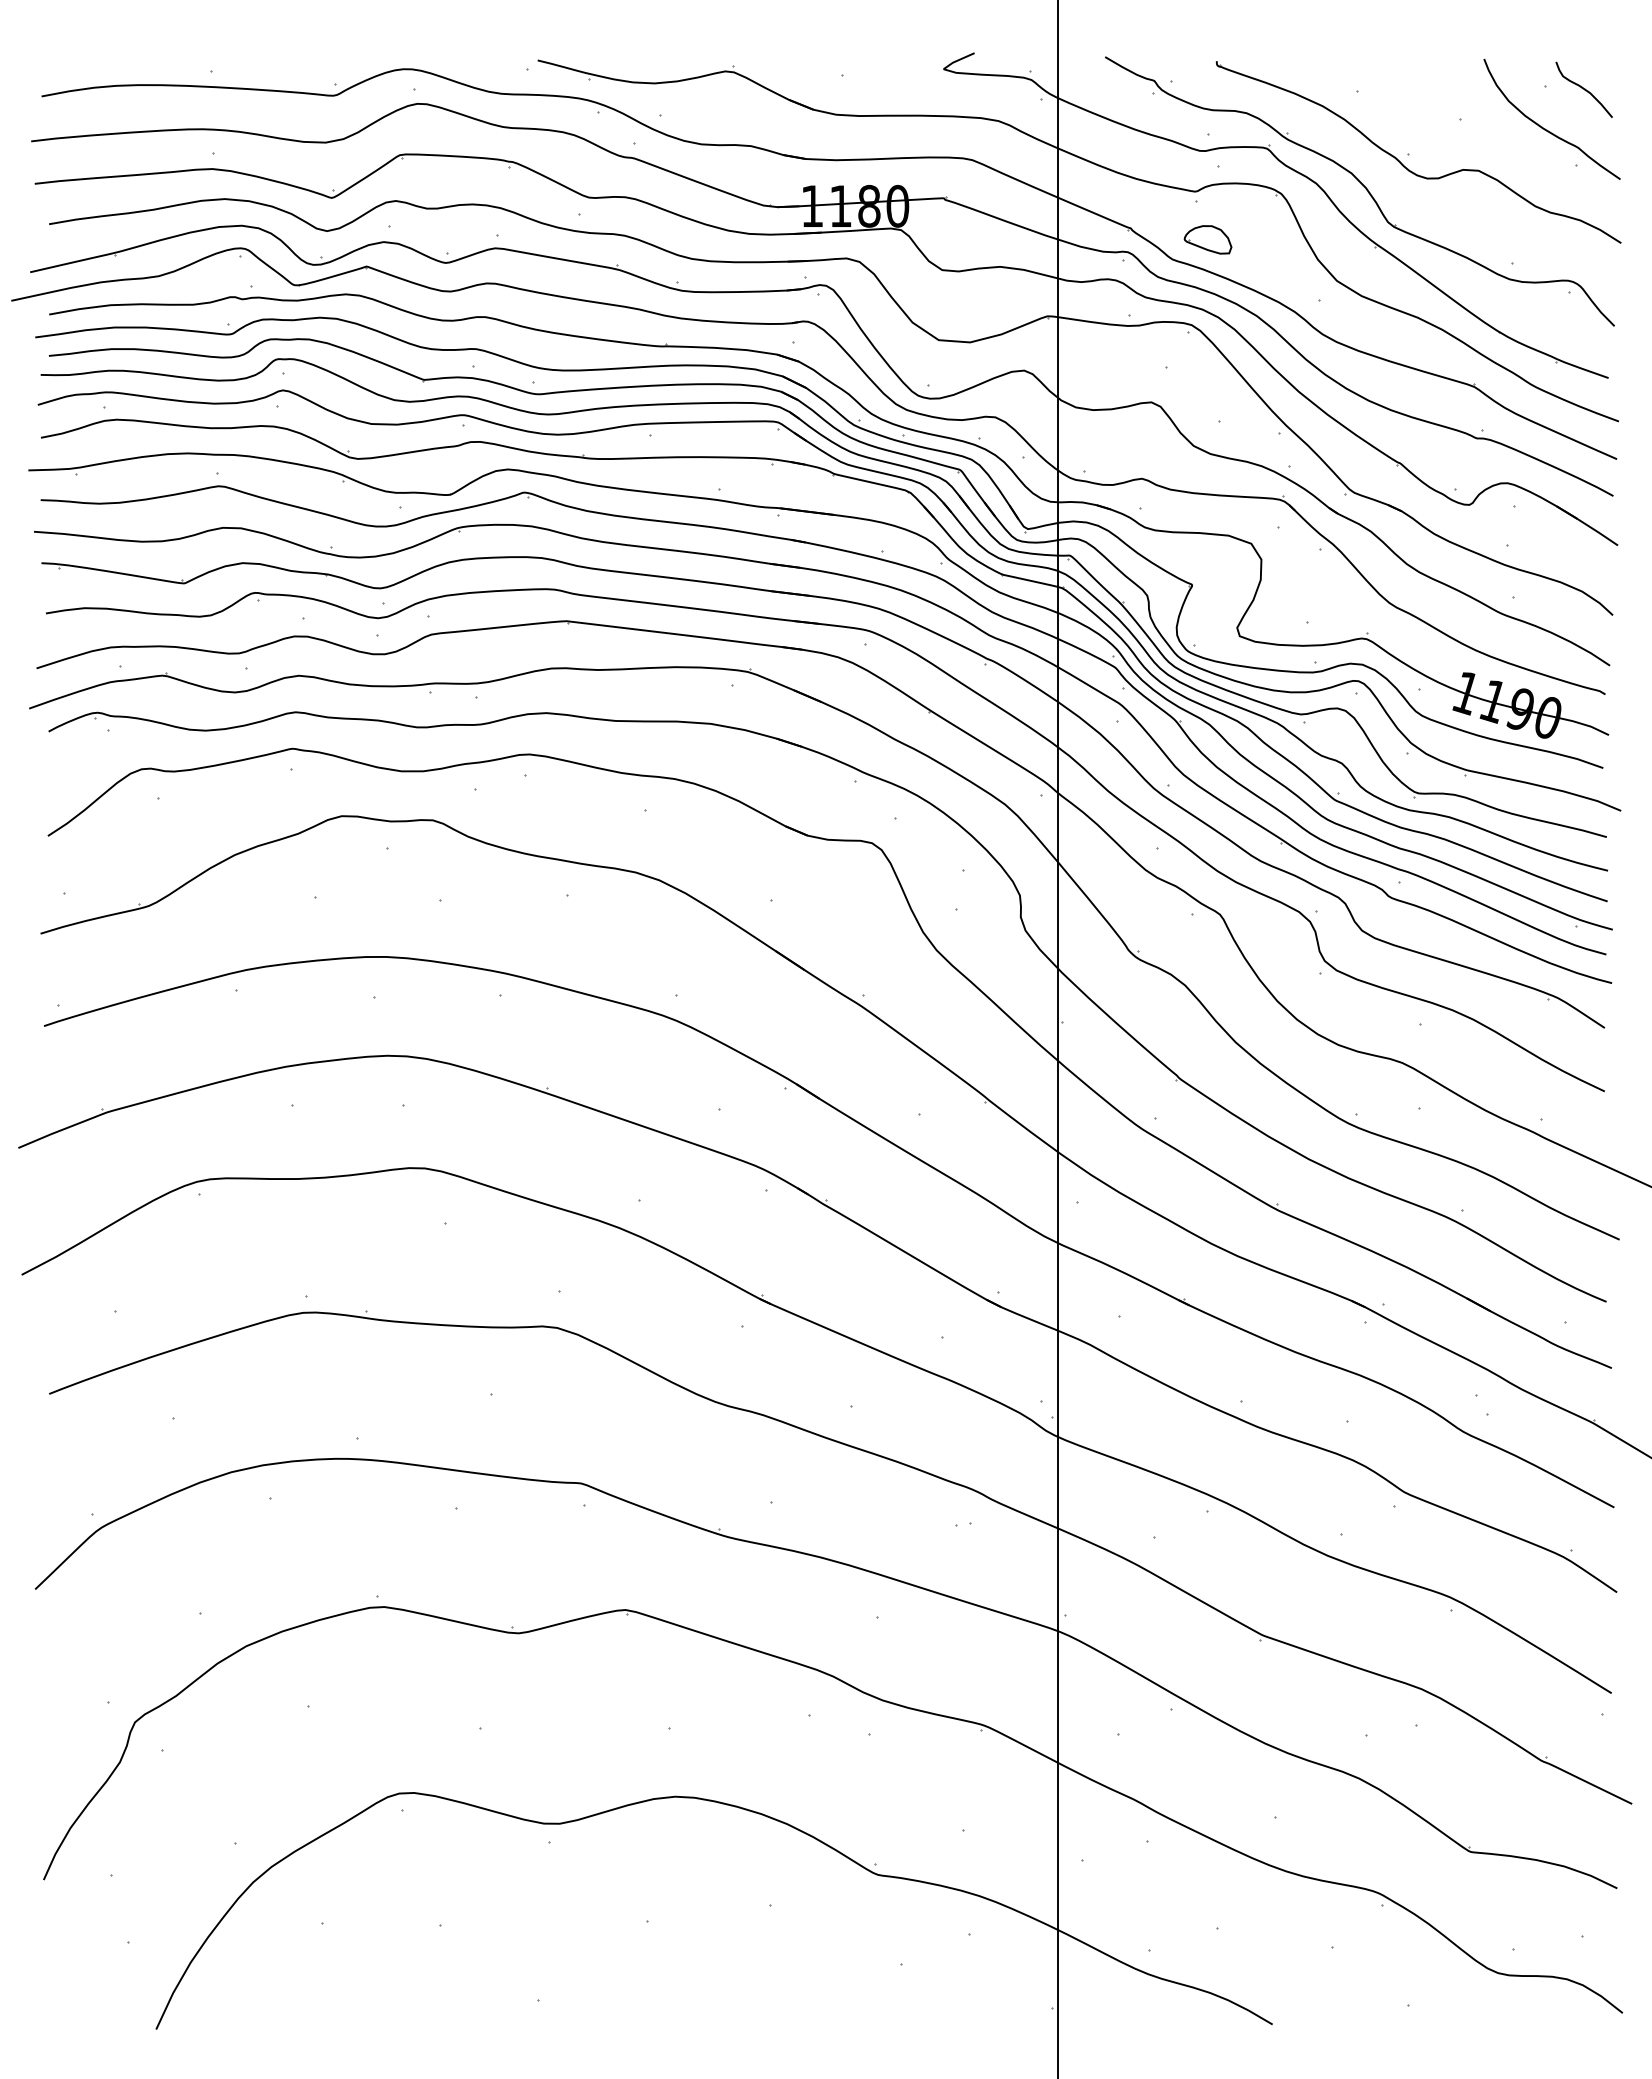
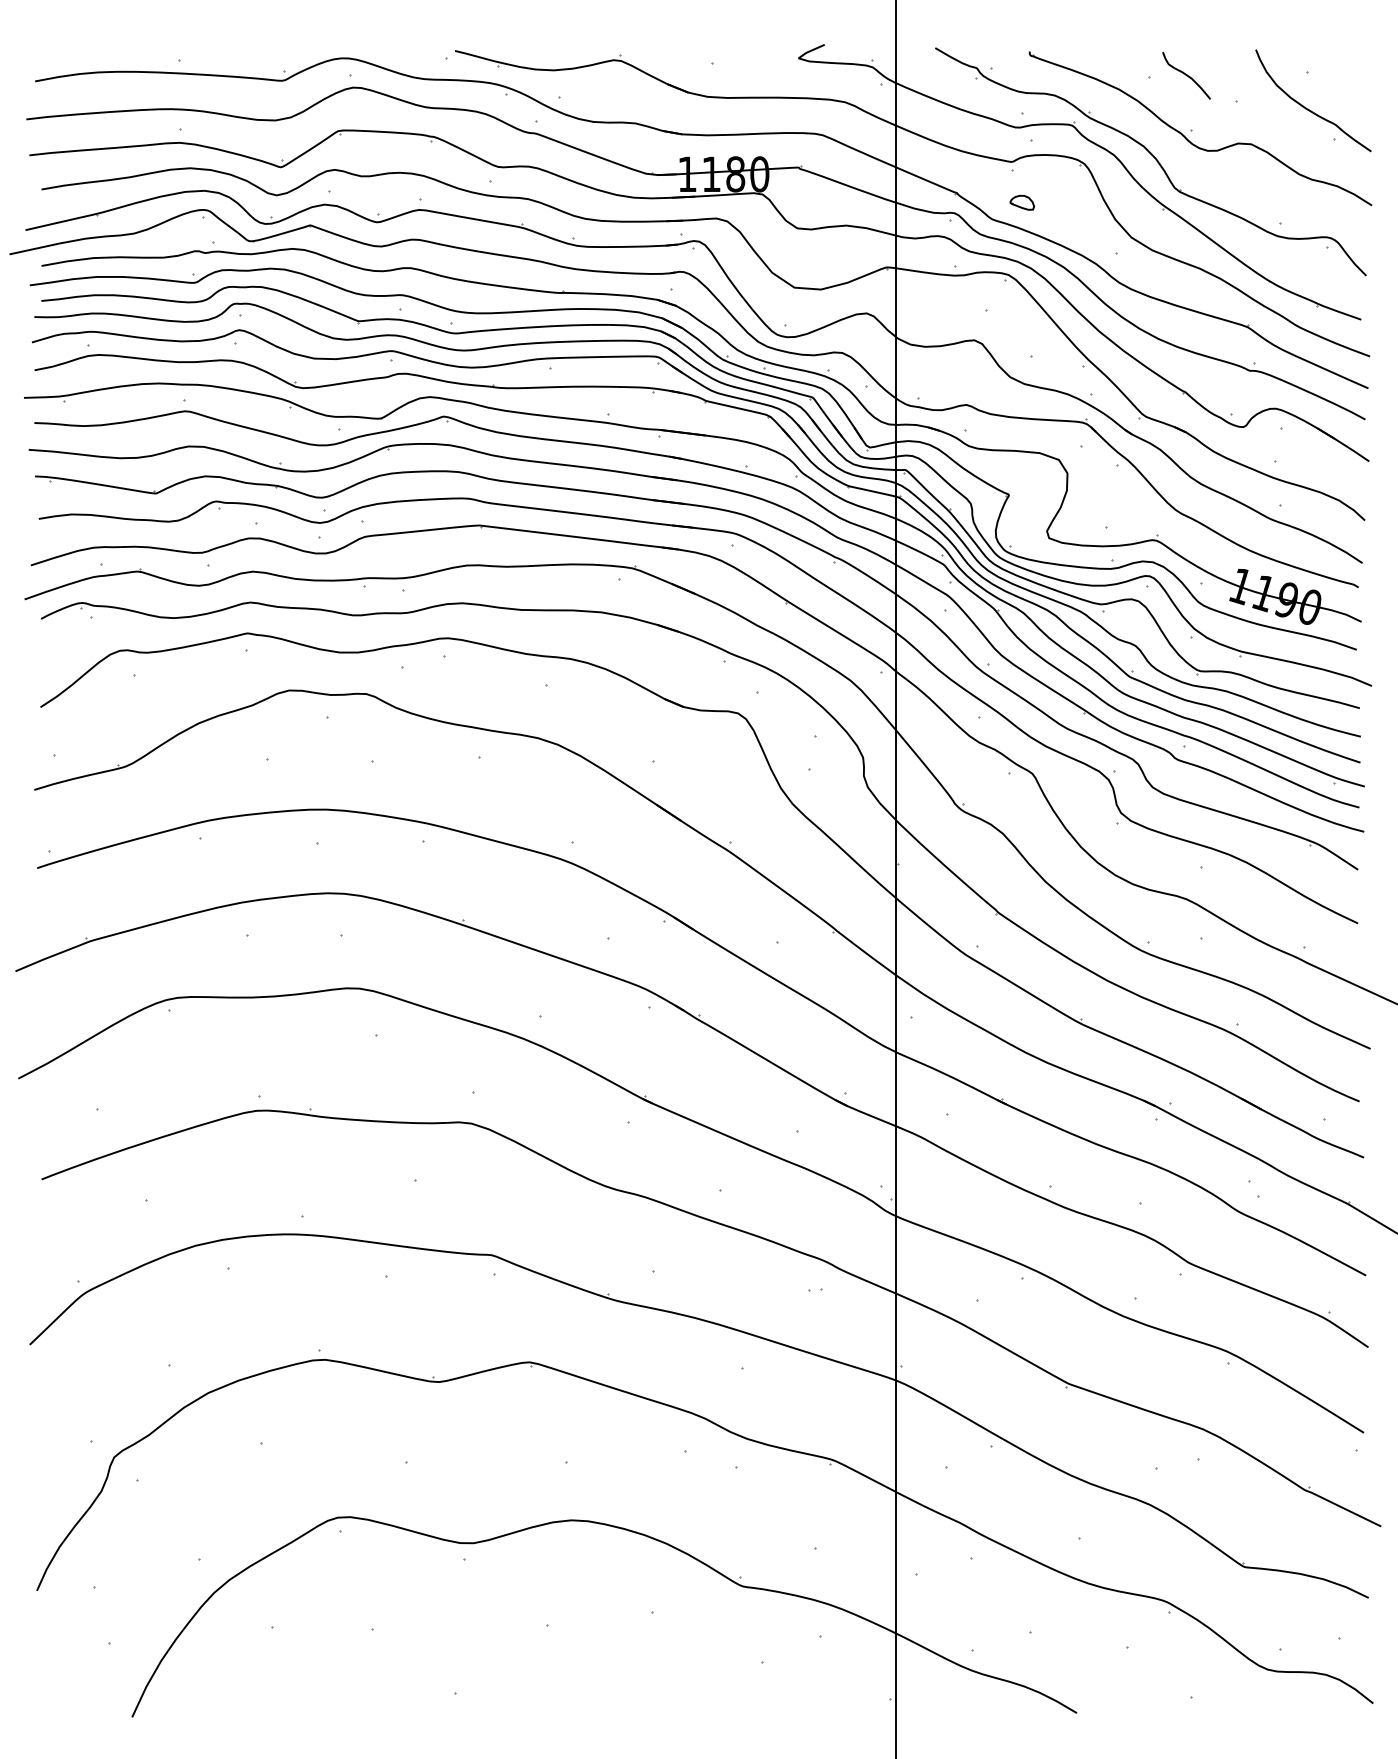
curve: (1583, 89) -> (1186, 75), moved
part: (1207, 239) -> (1021, 202), size x0.6

